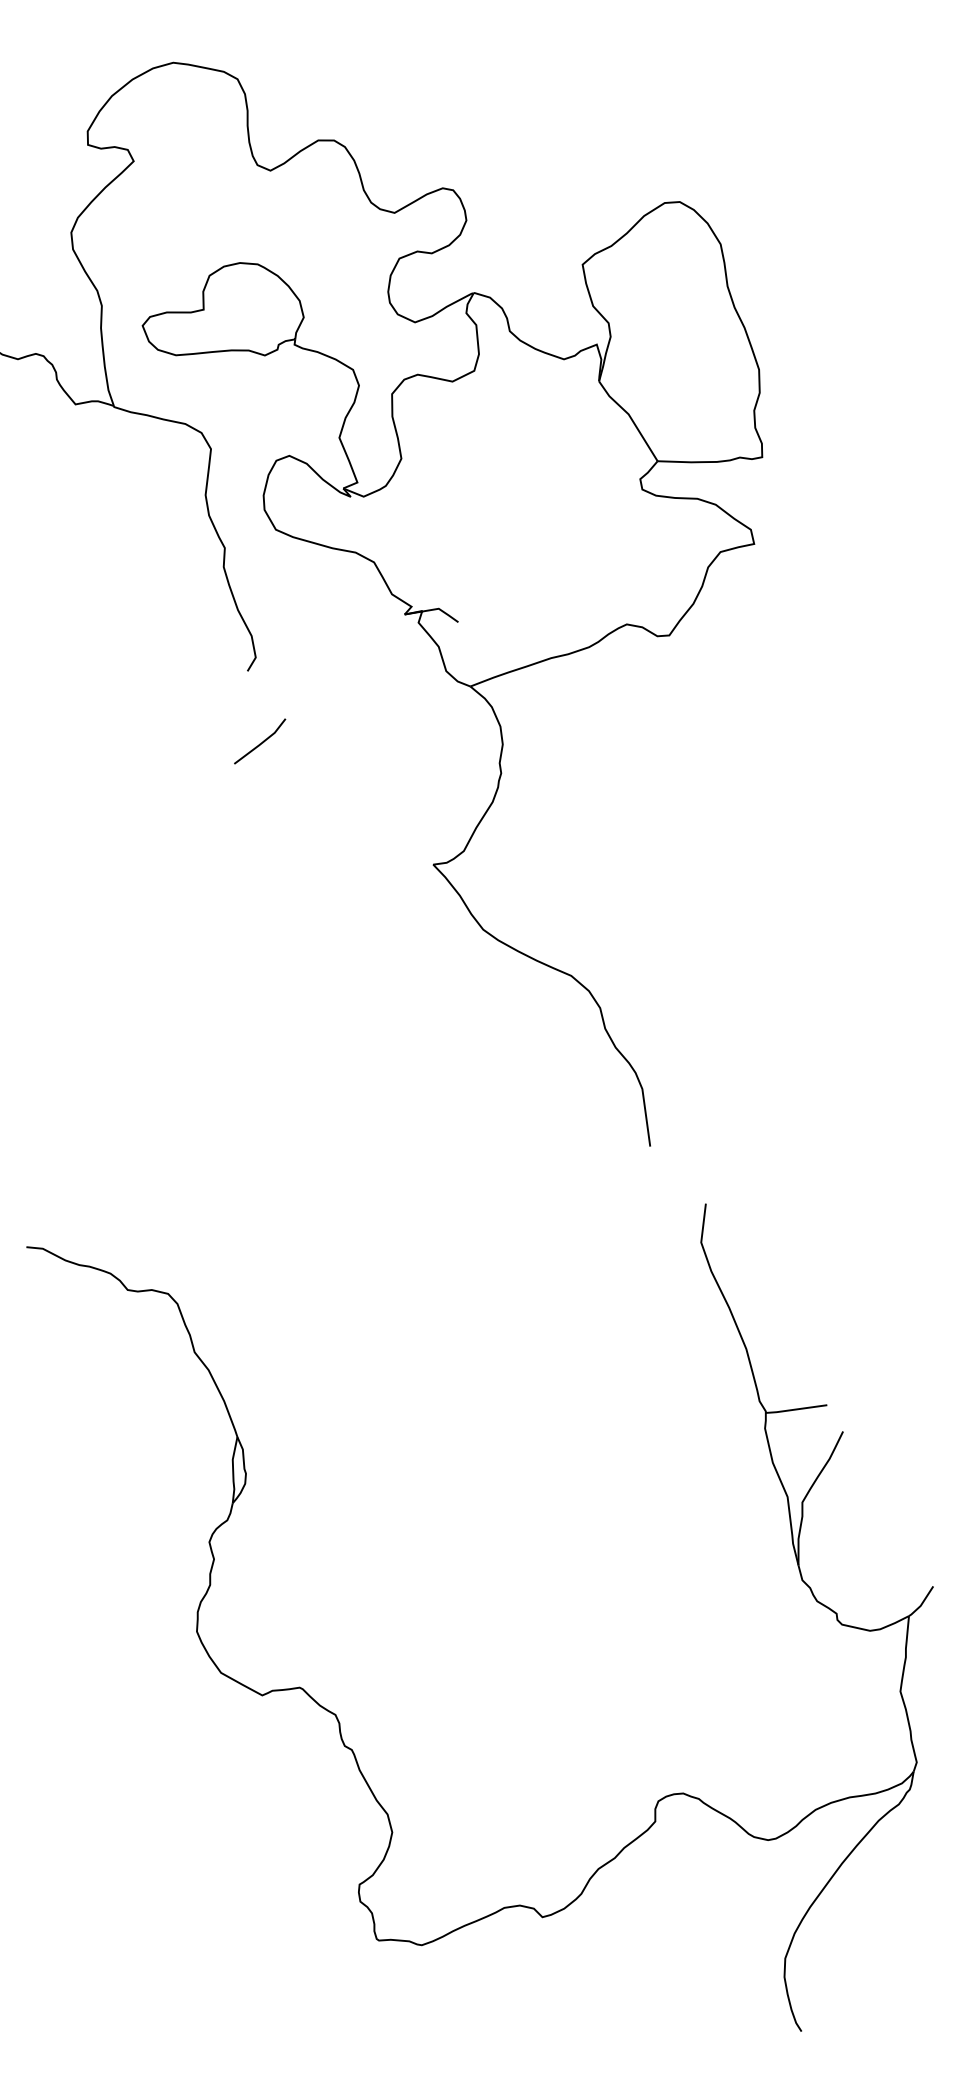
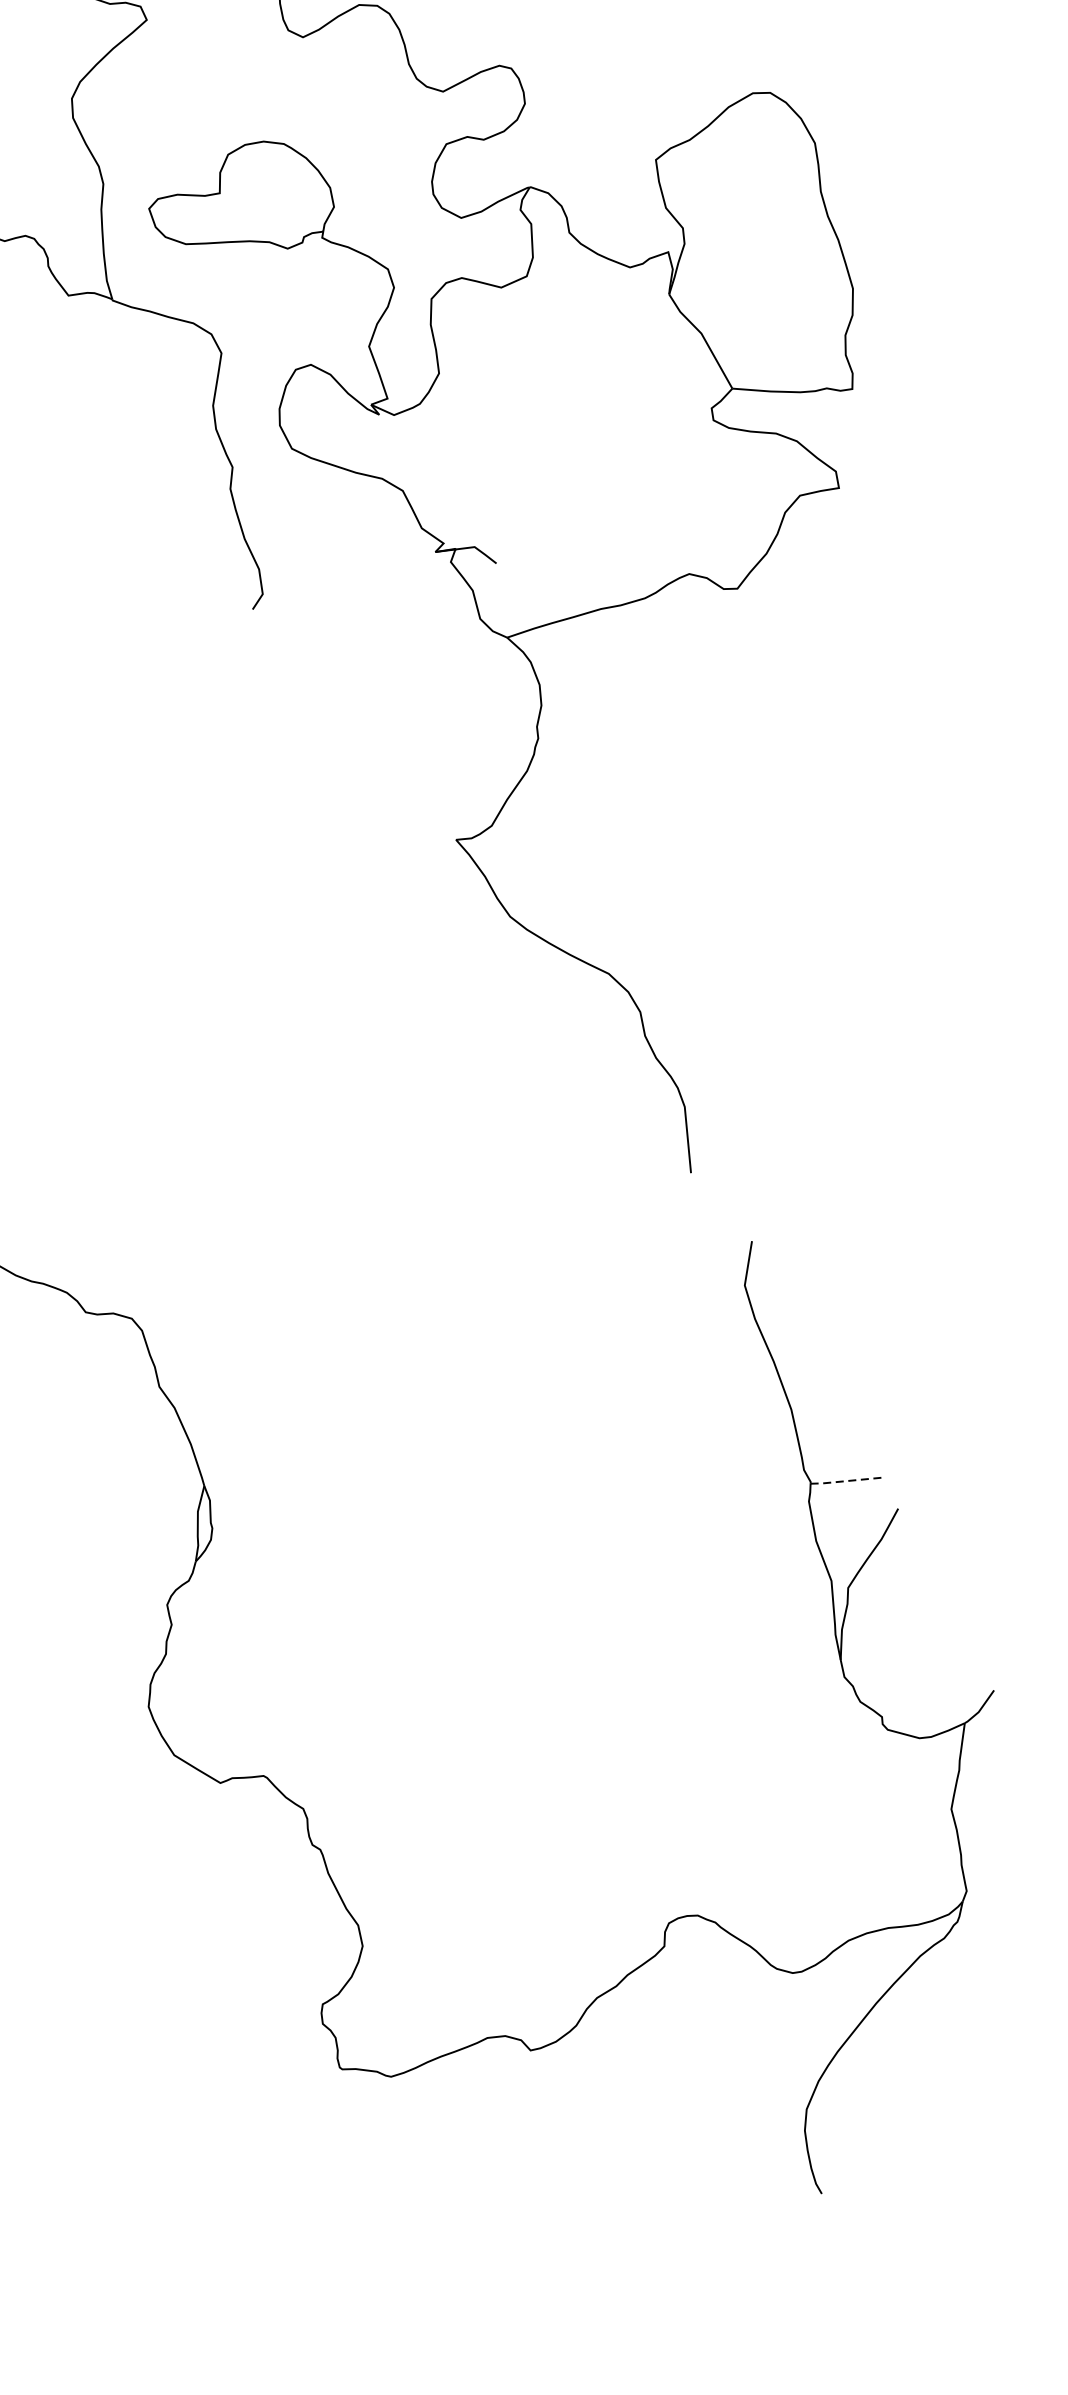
line: (261, 742) -> (265, 691), removed
line: (794, 1409) -> (843, 1481), solid -> dashed

